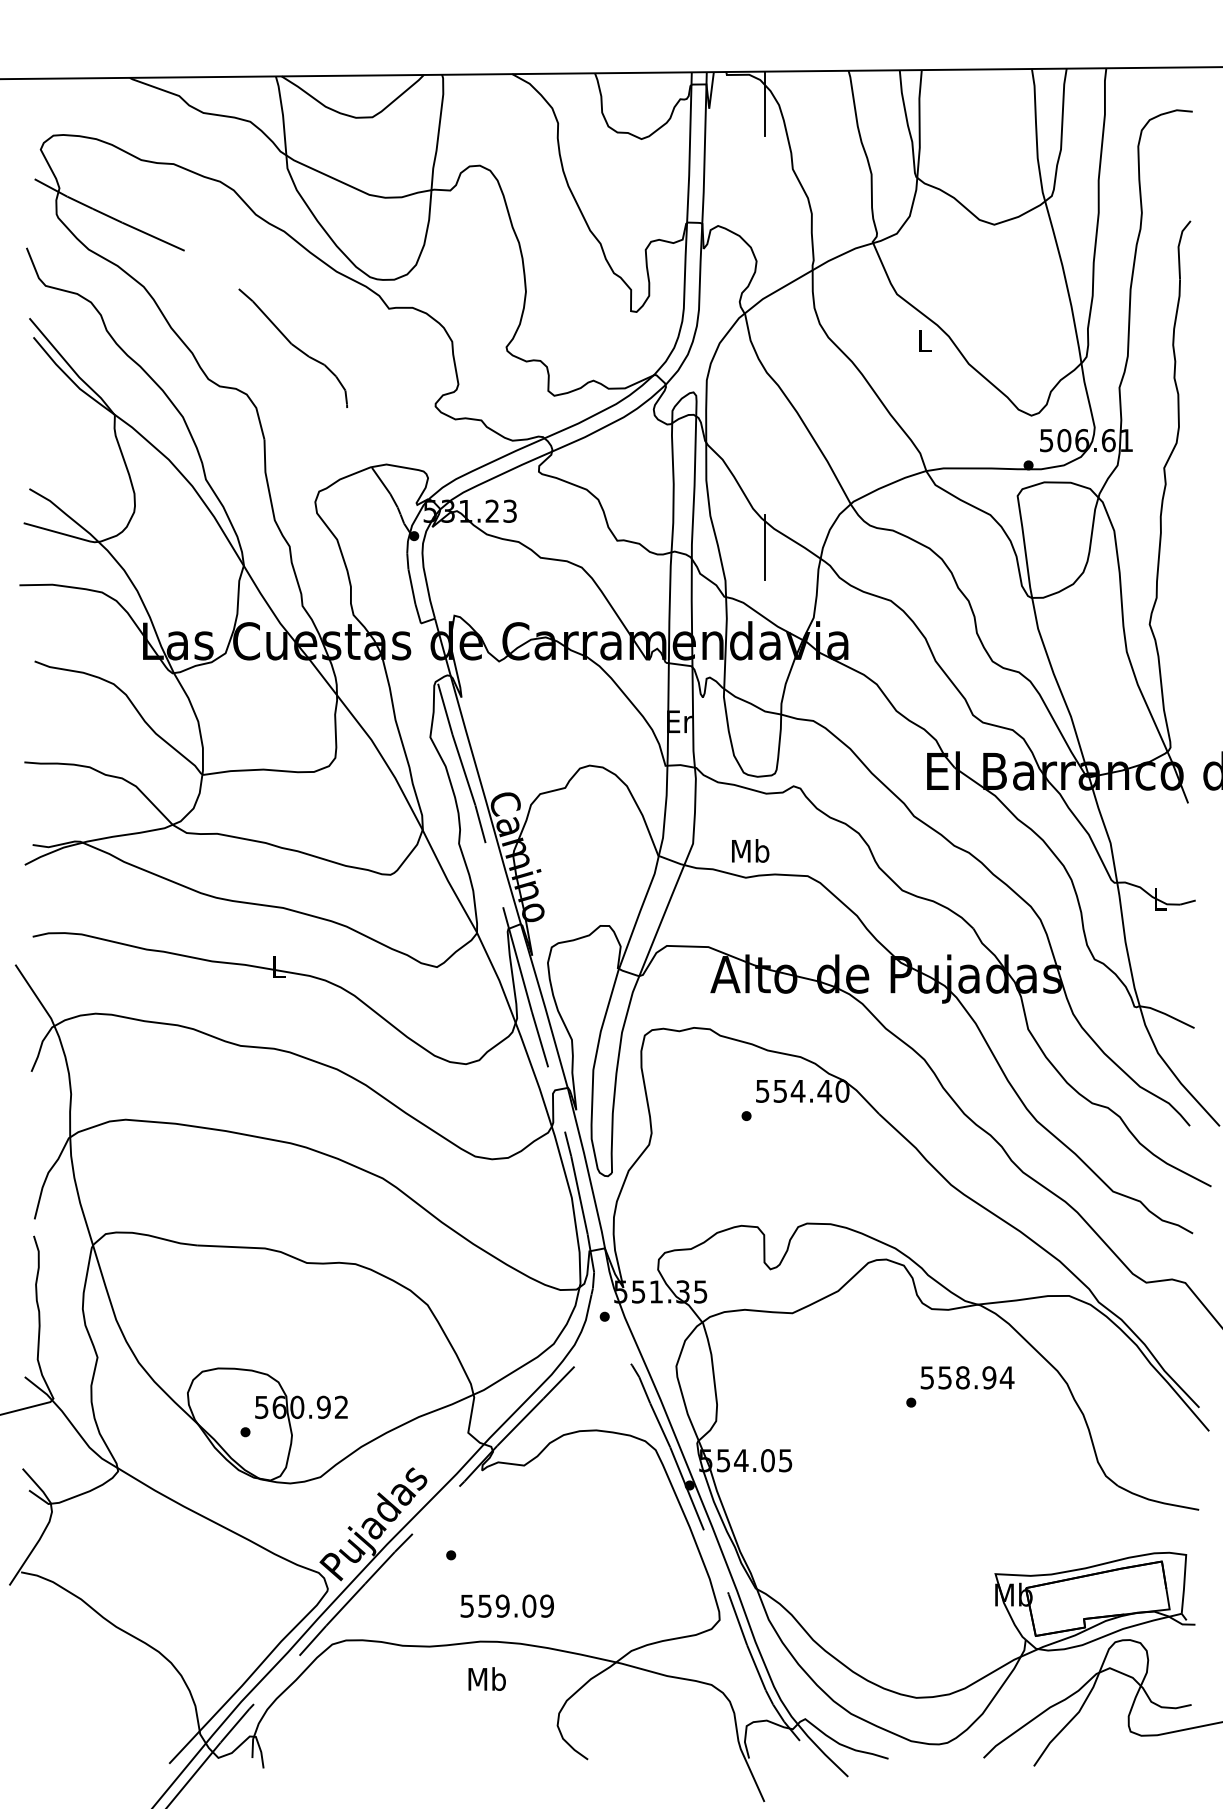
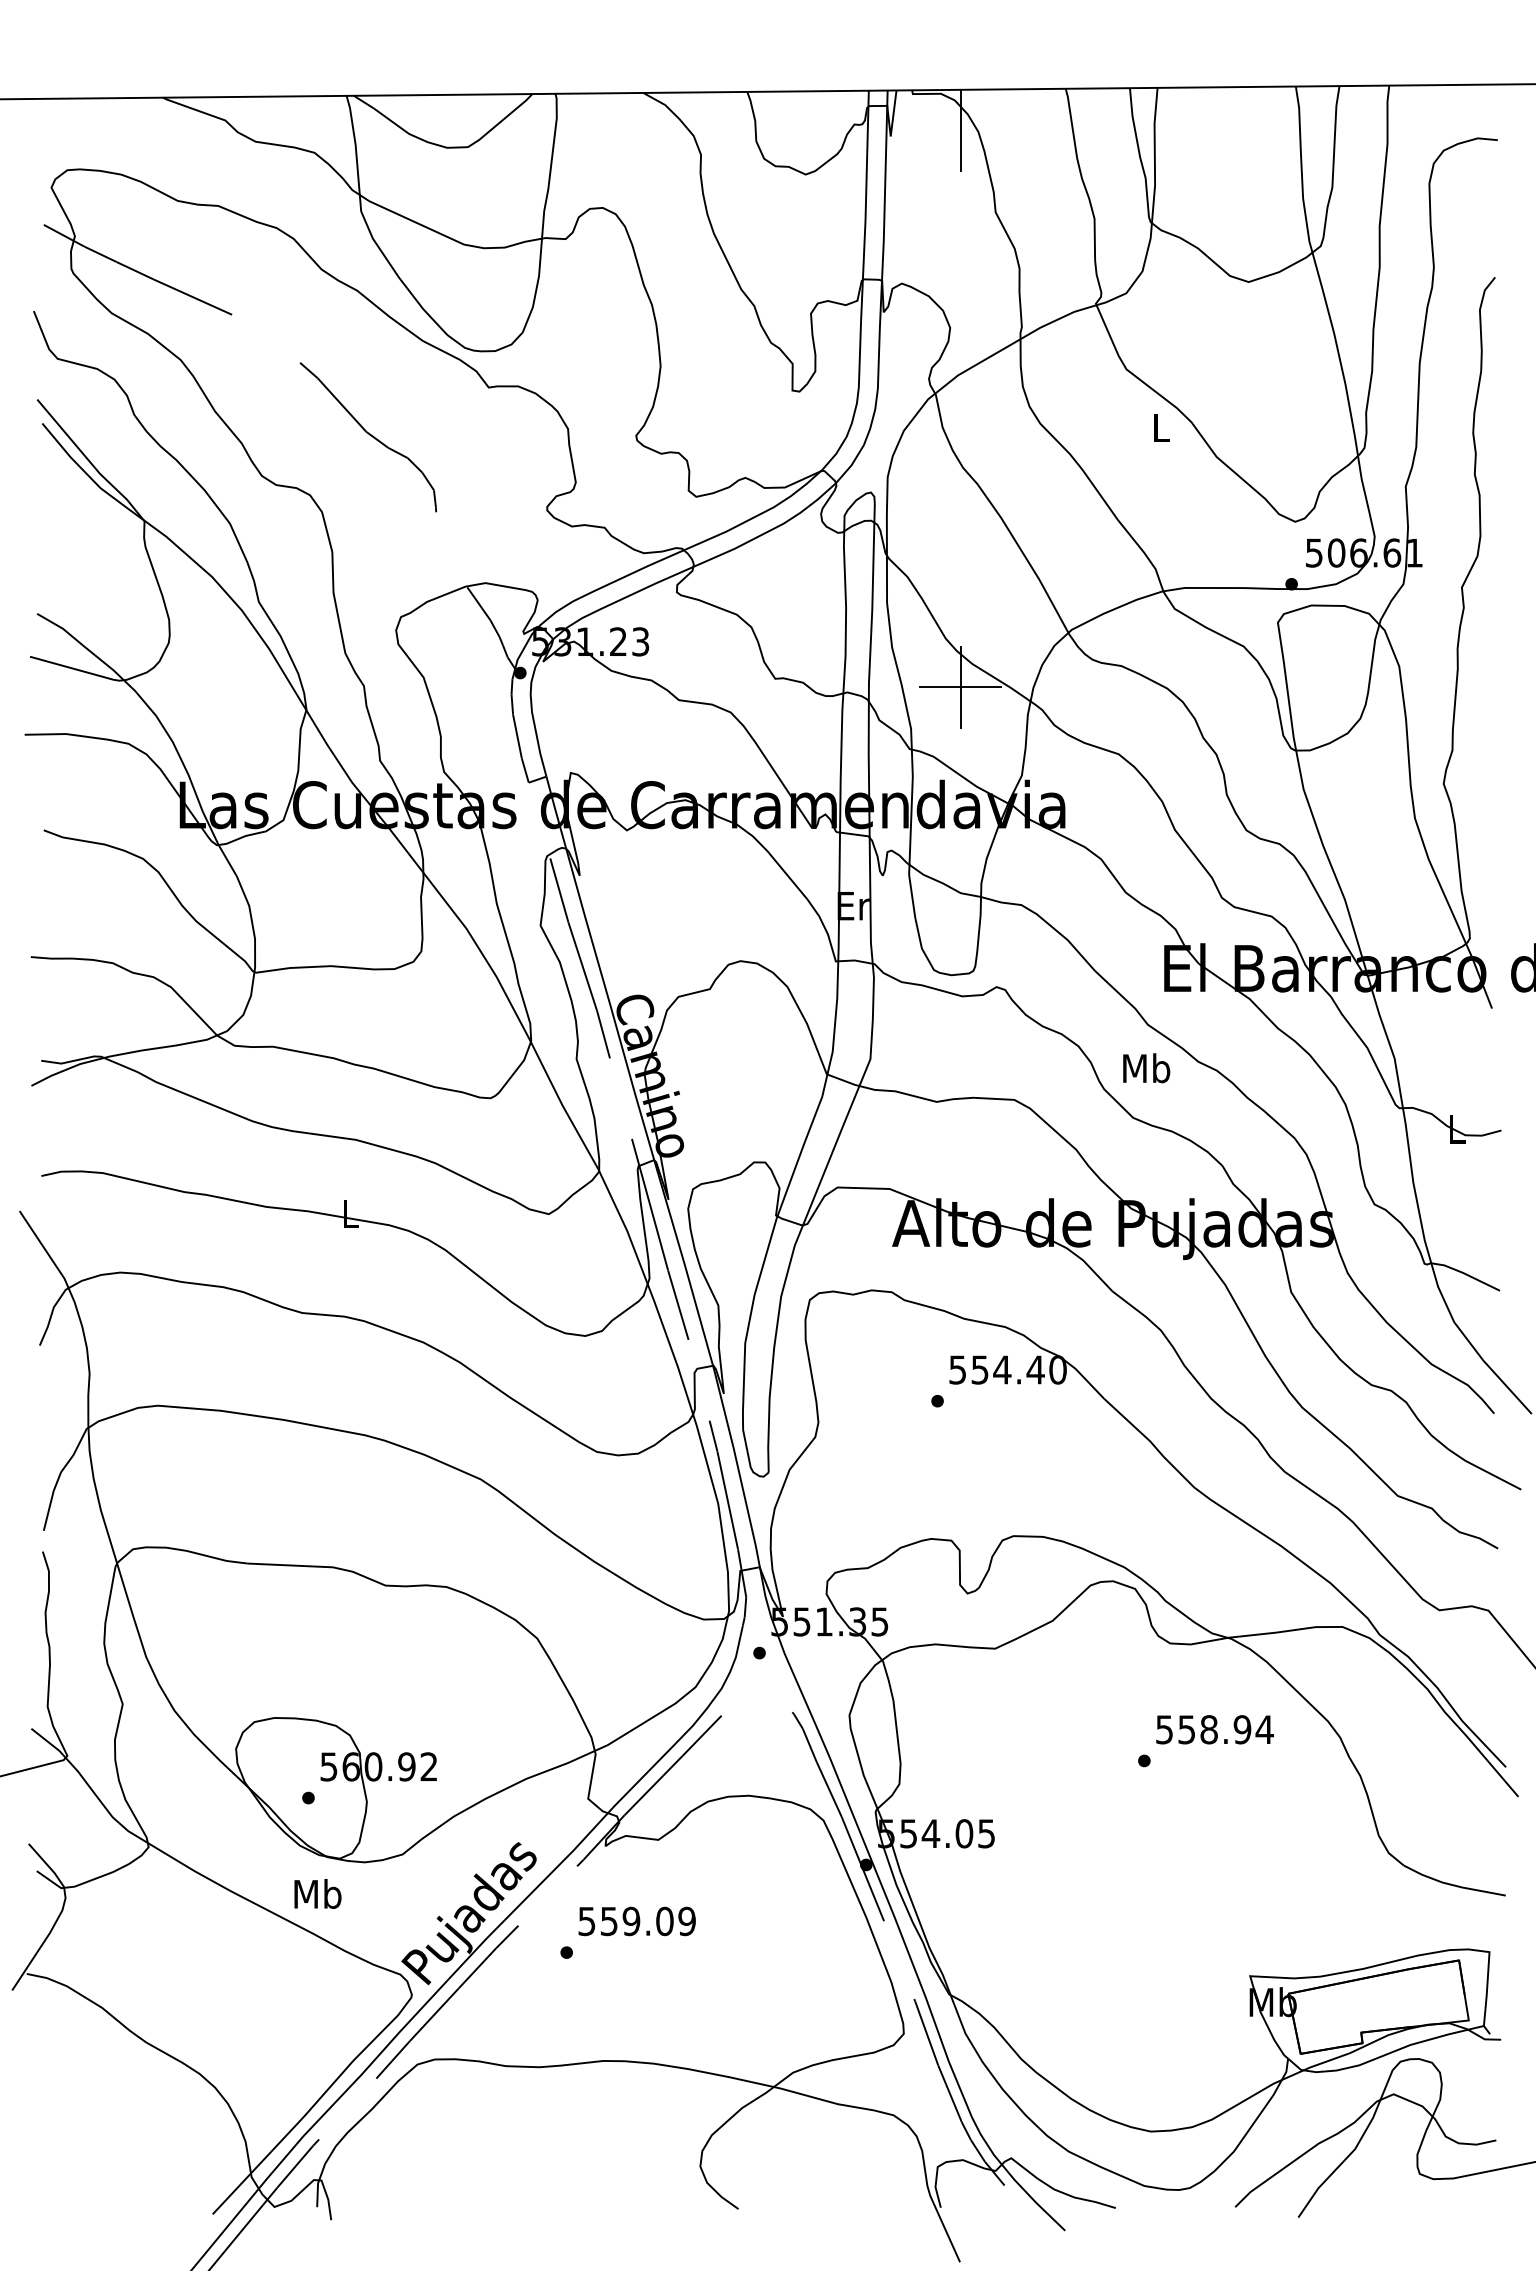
line: (764, 547) -> (960, 687), added
text: (750, 851) -> (1146, 1068), moved
text: (506, 1606) -> (636, 1921), moved
text: (486, 1678) -> (317, 1893), moved

